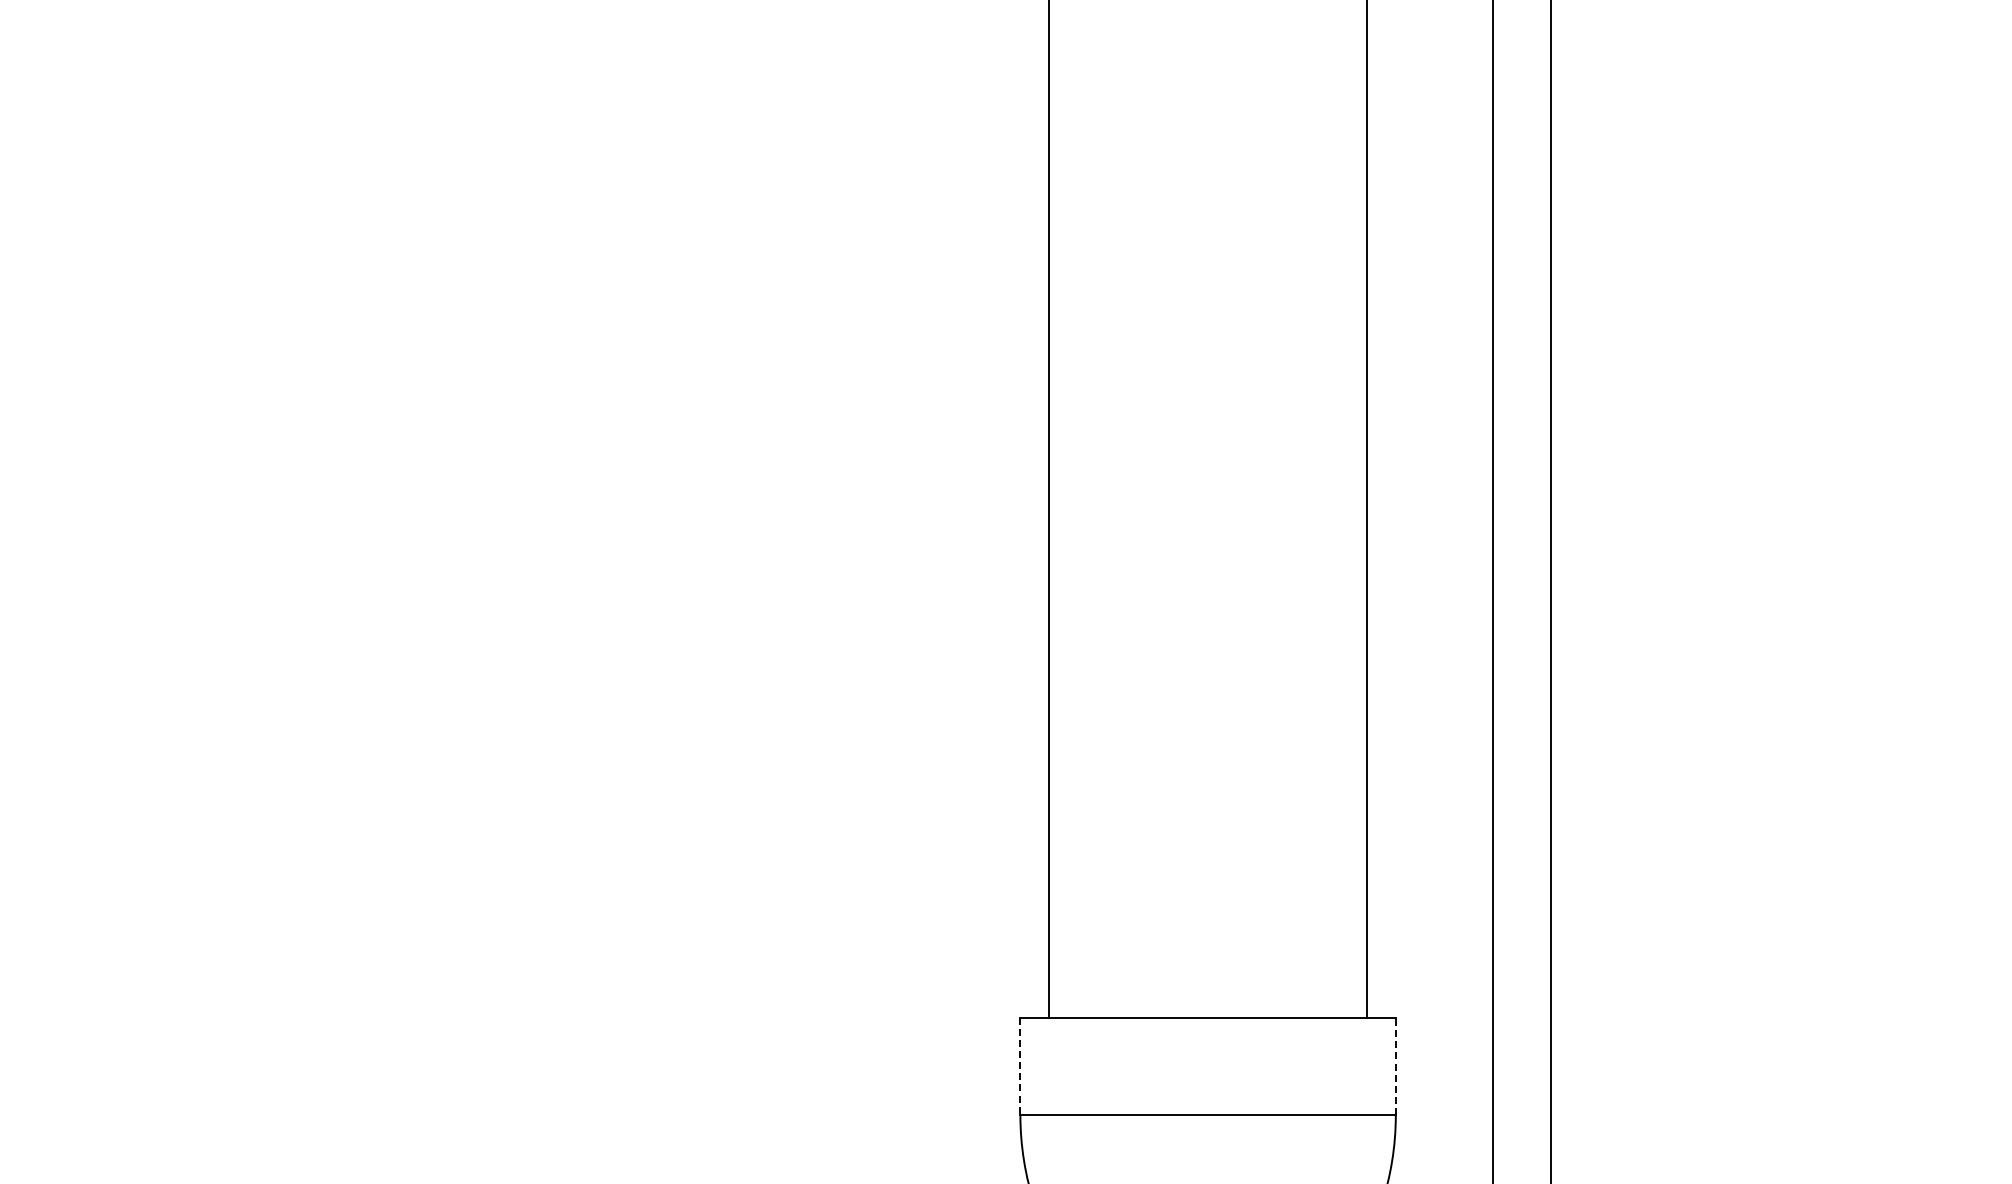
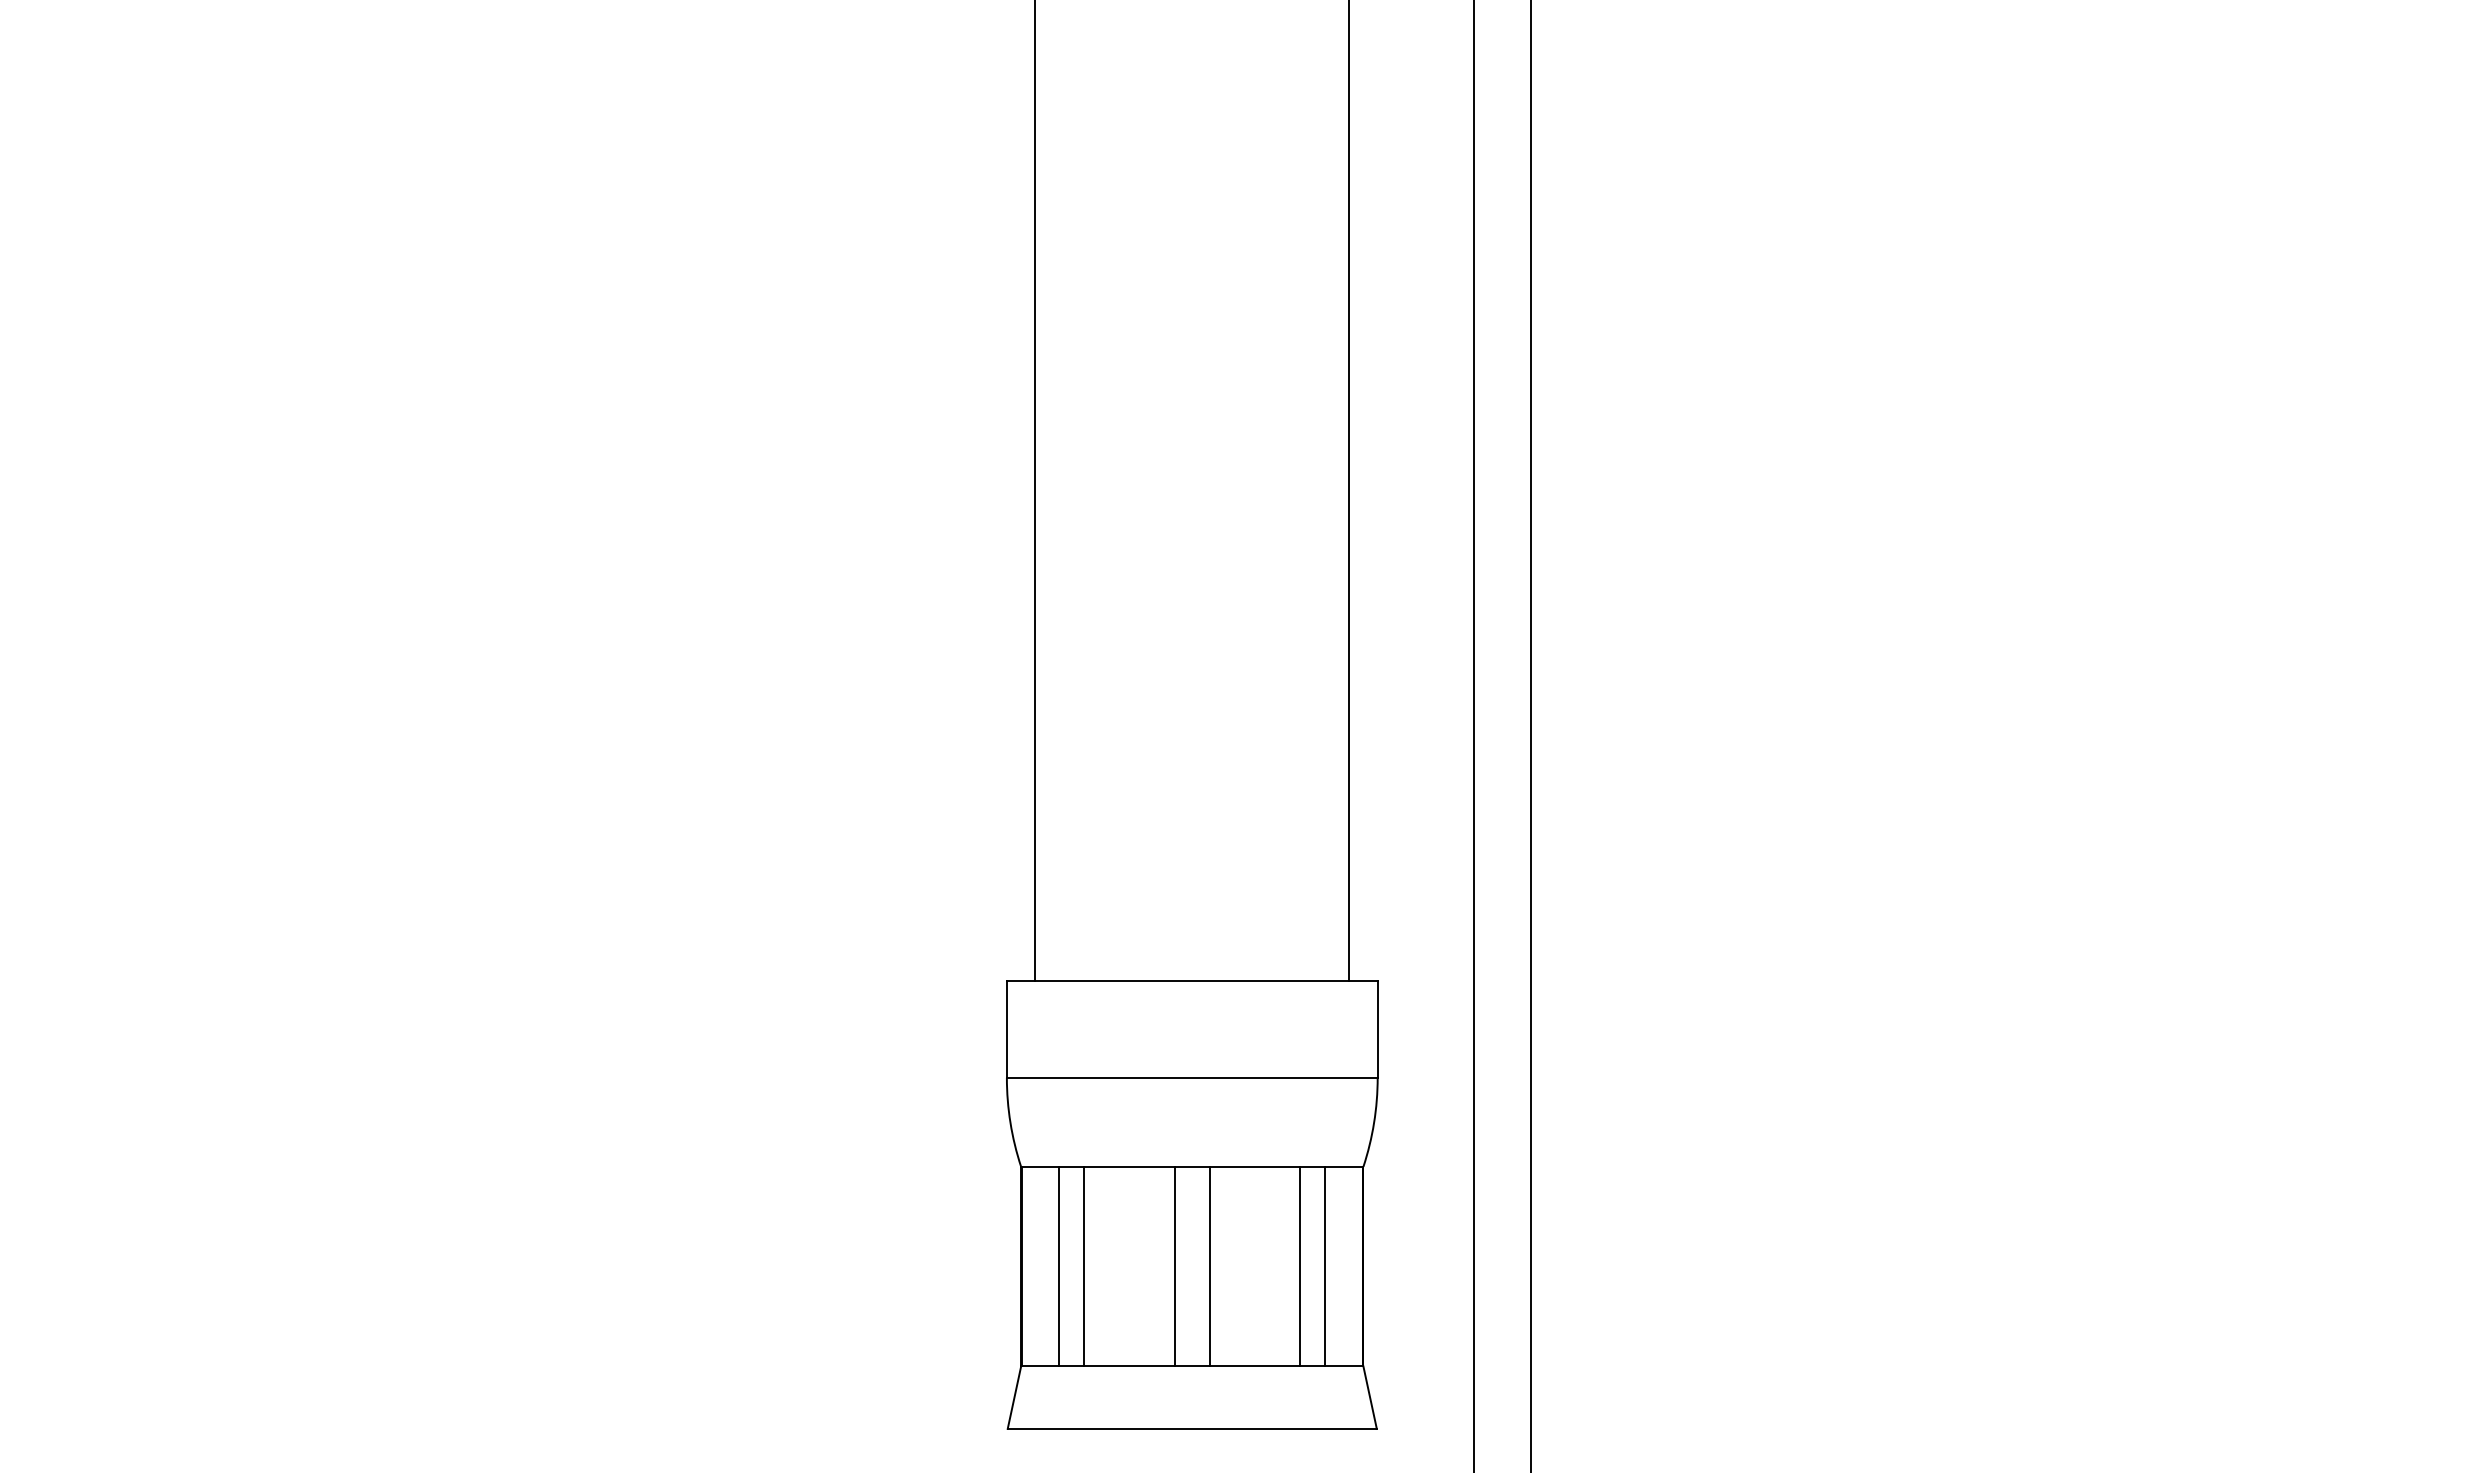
line: (1395, 1066) -> (1377, 1029), dashed -> solid
line: (1020, 1067) -> (1006, 1030), dashed -> solid

